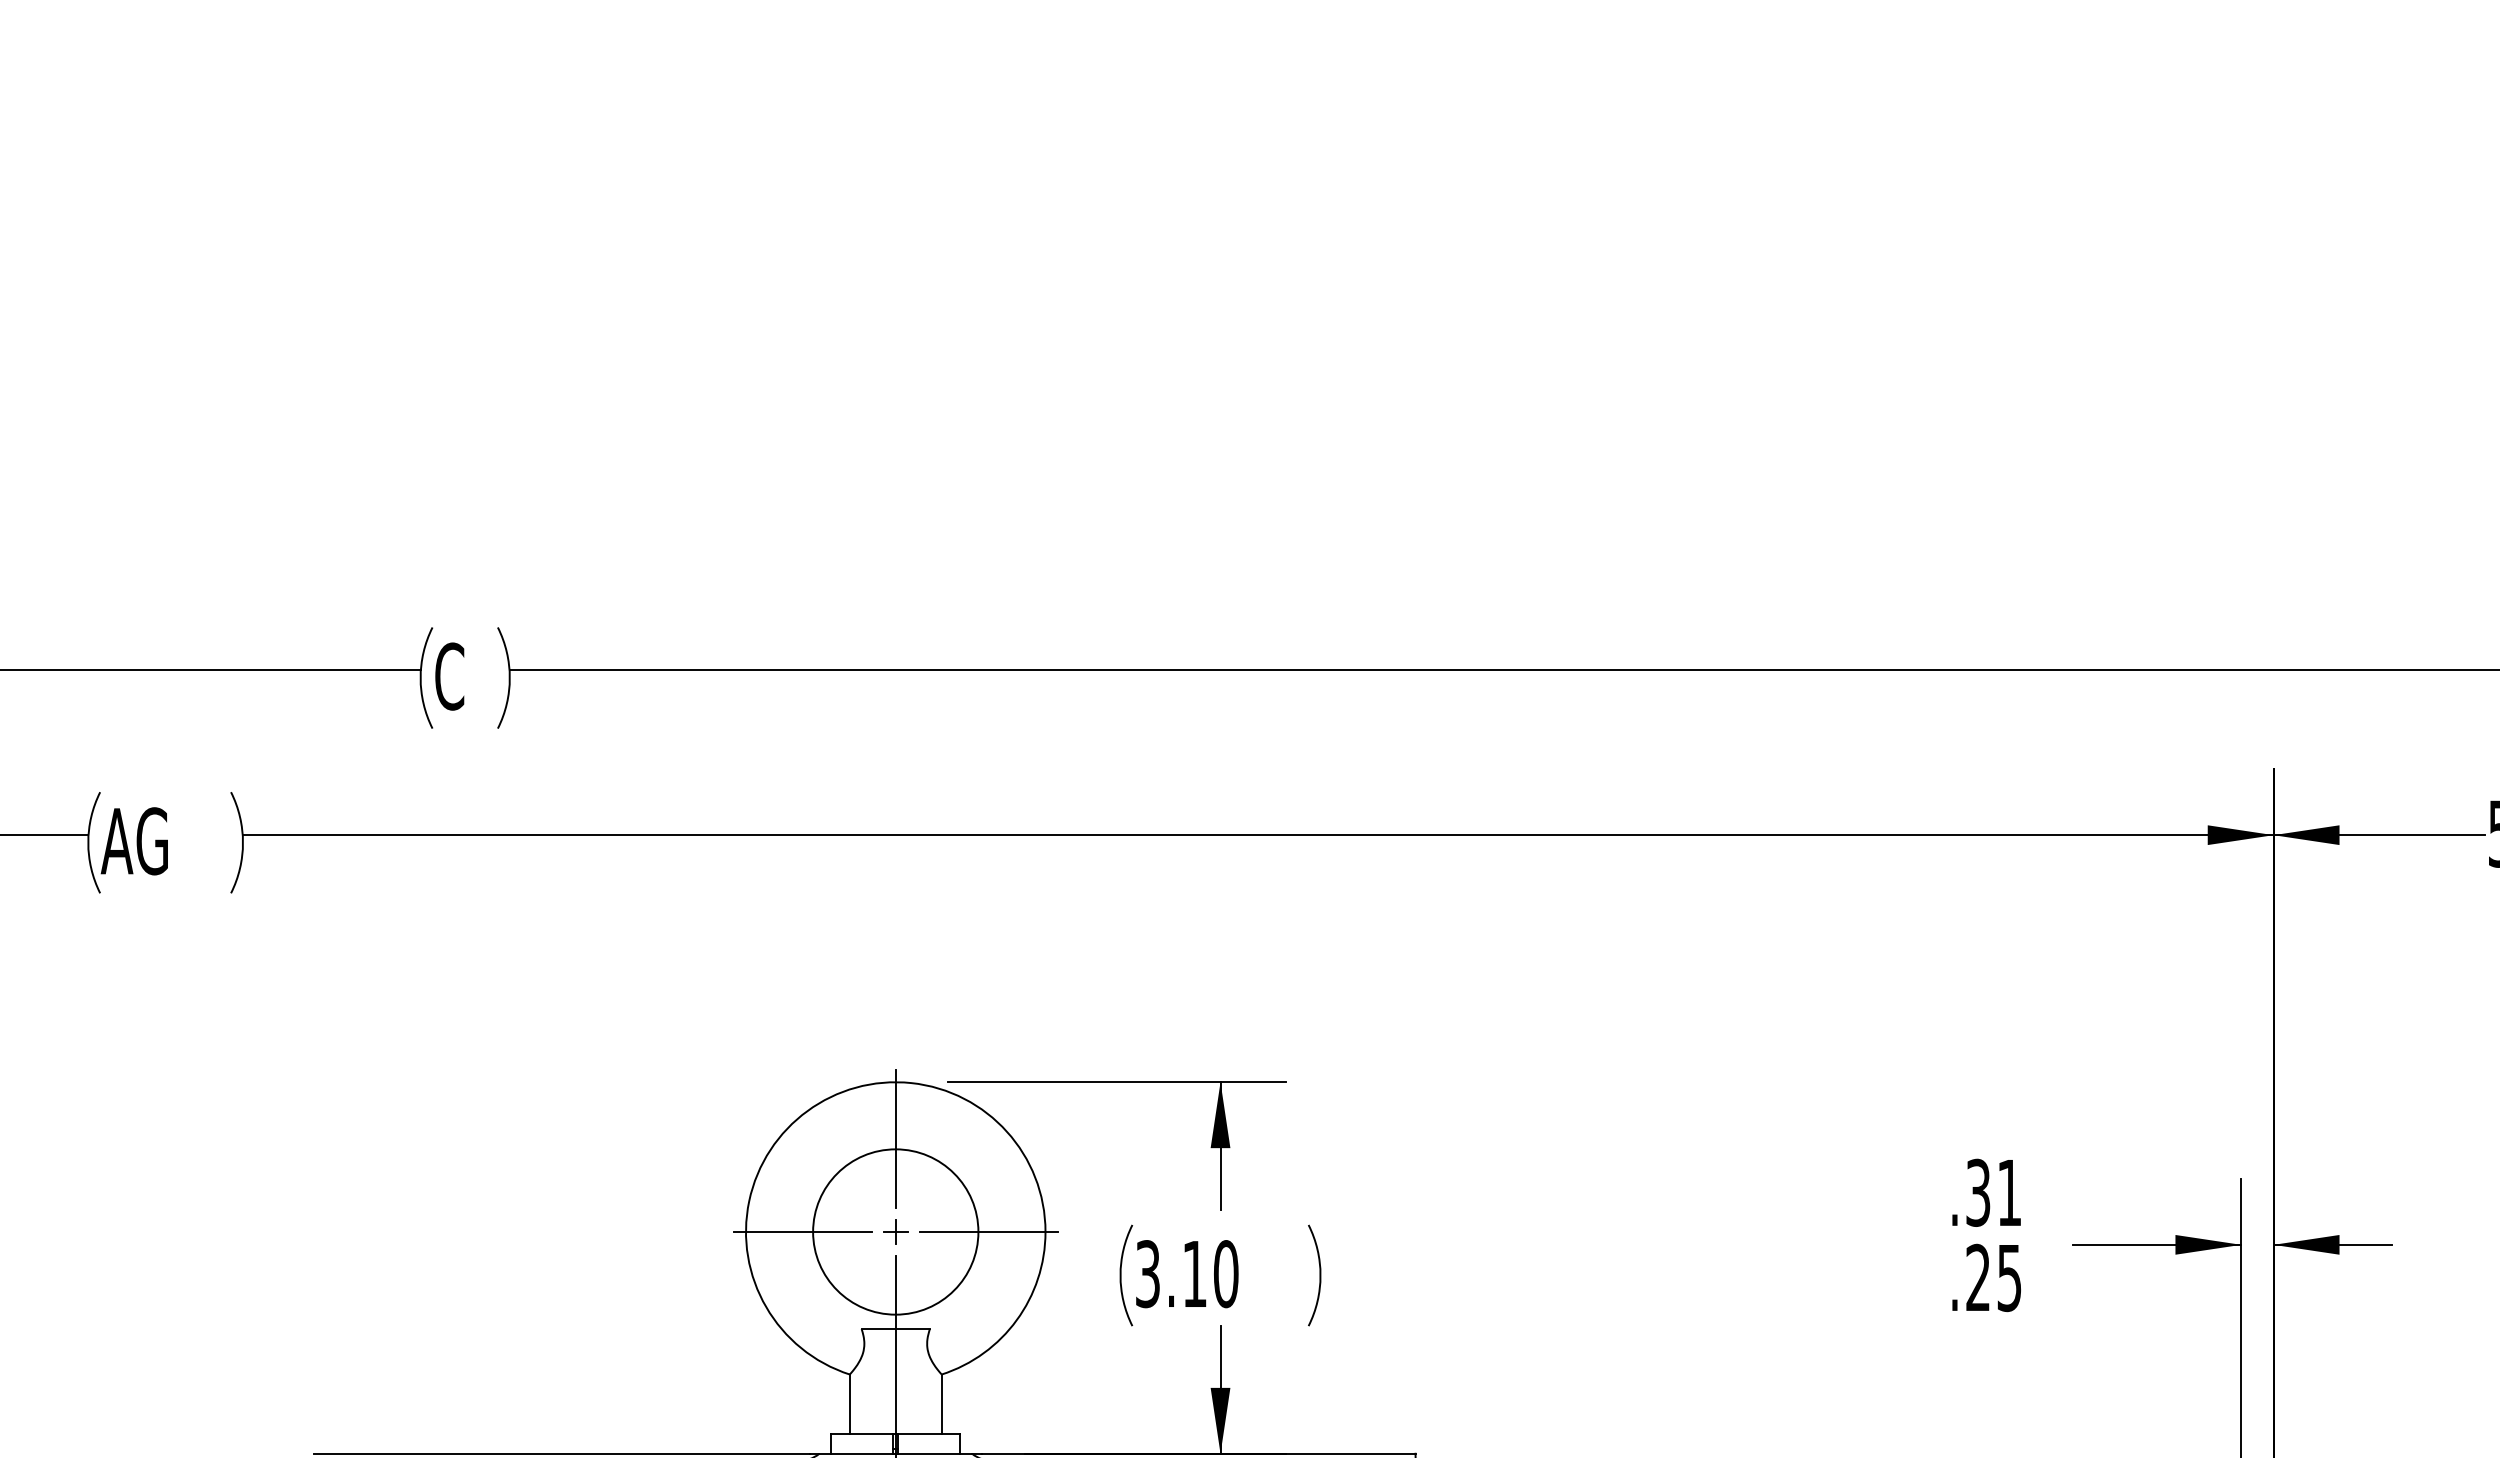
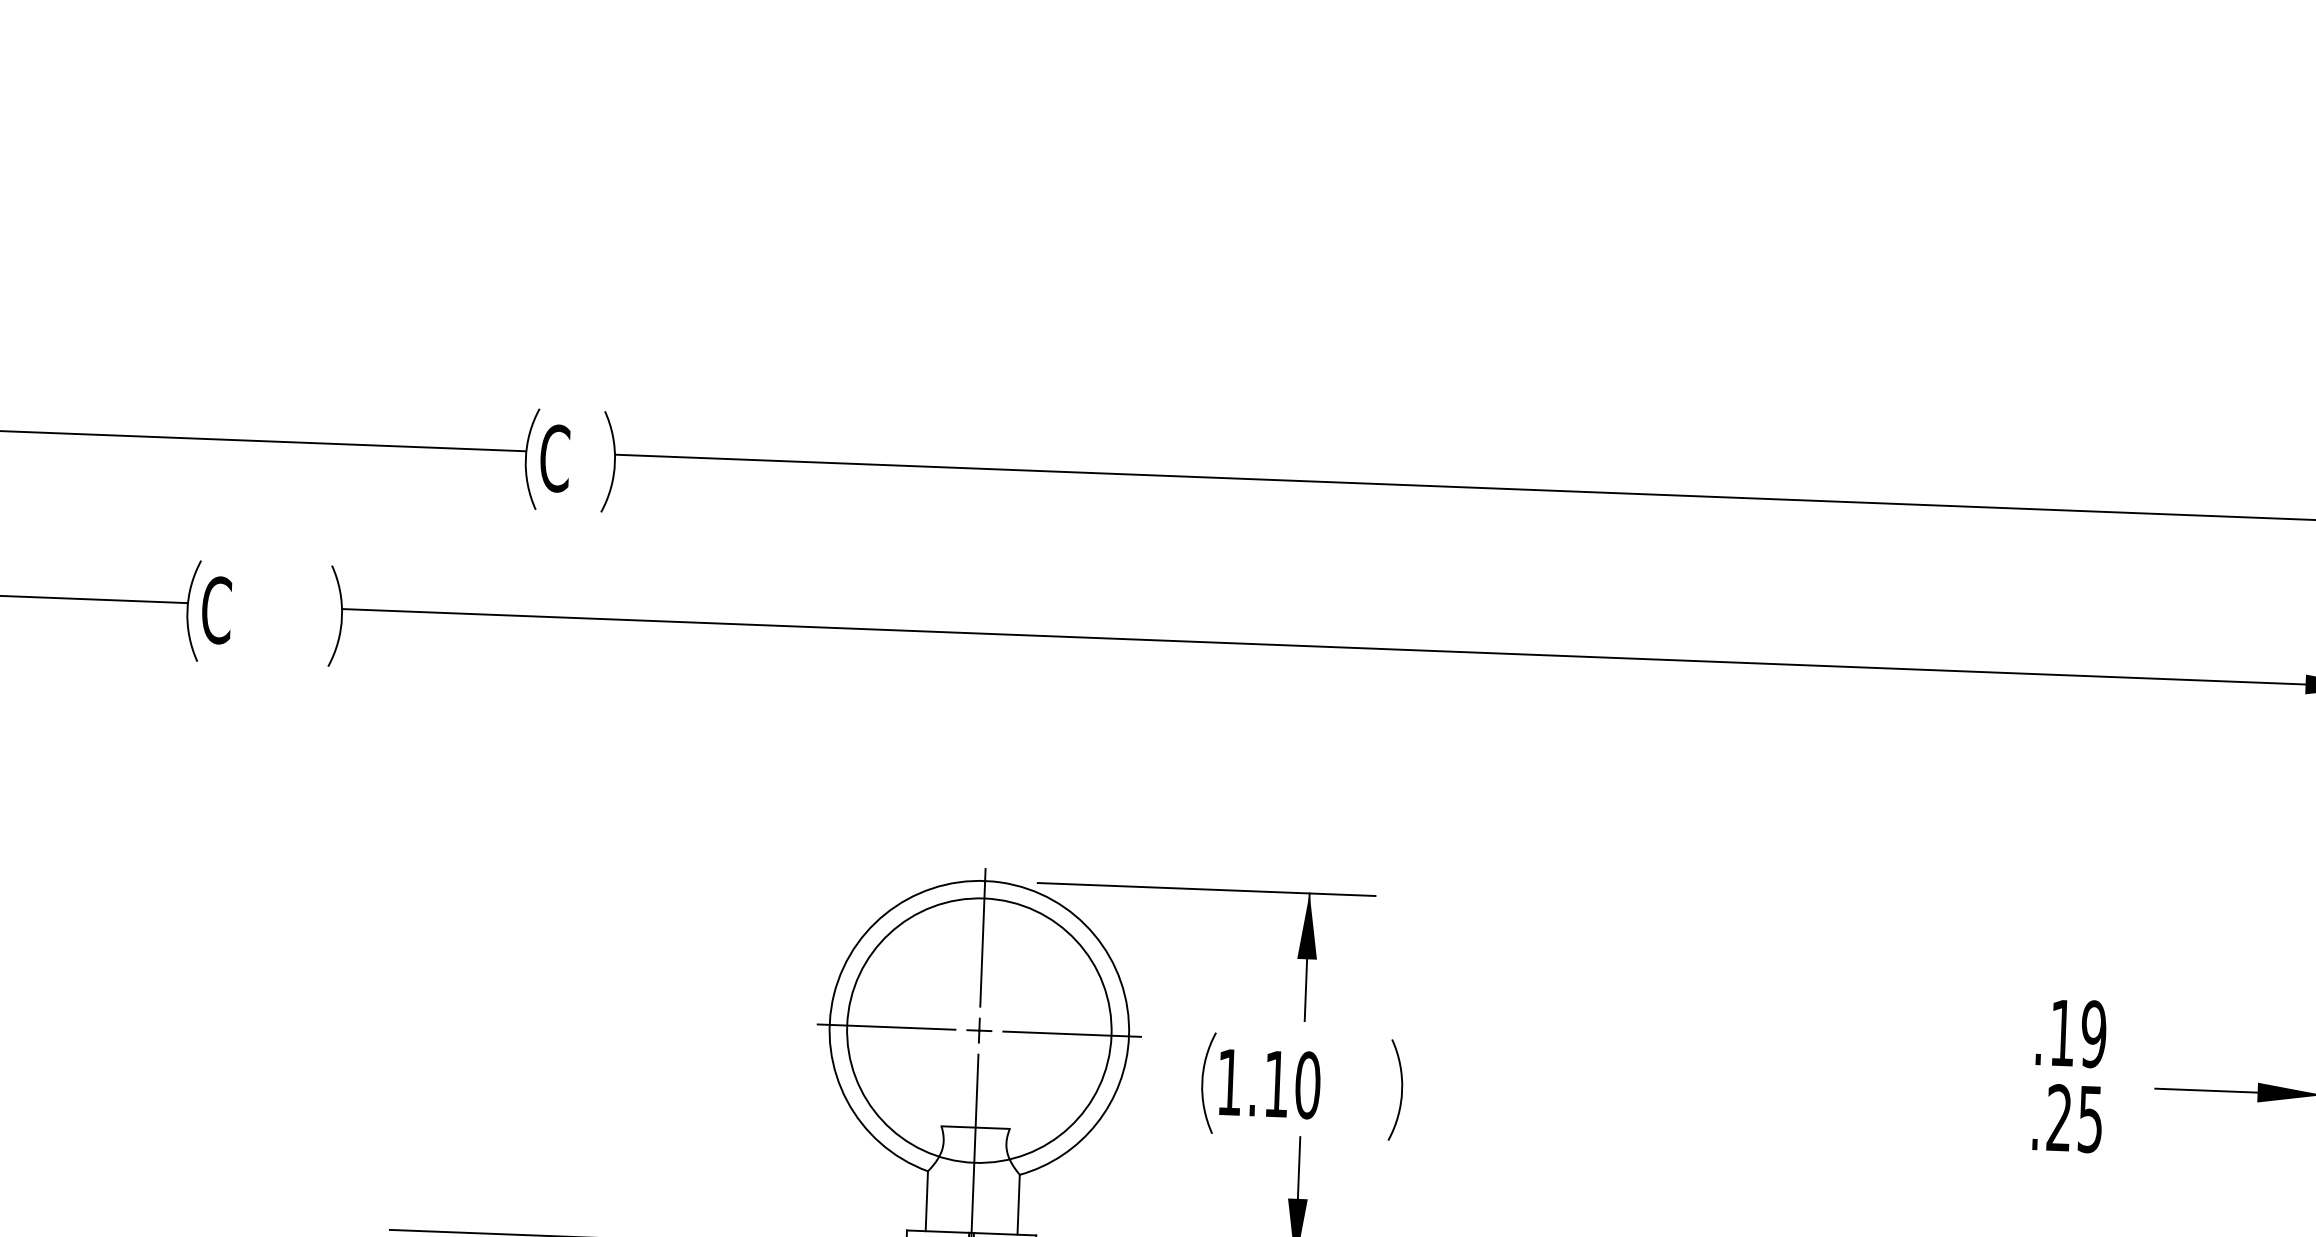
text: (133, 841) -> (232, 611), AG -> C
text: (1993, 1192) -> (2077, 1033), .31 -> .19
circle: (895, 1231) -> (979, 1030), size x1.6
text: (1147, 1274) -> (1229, 1082), 3.10 -> 1.10

